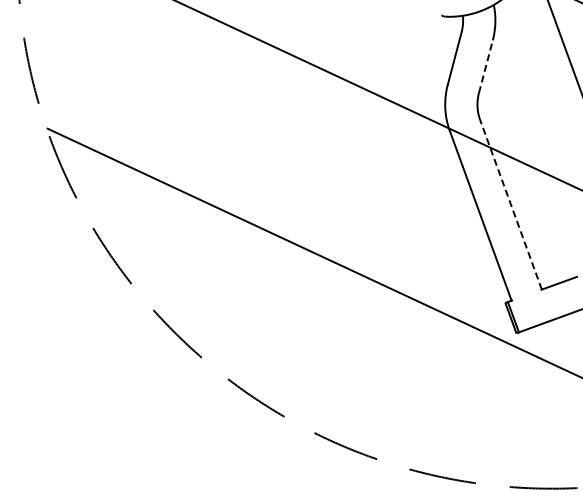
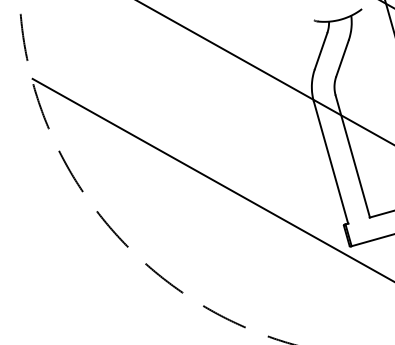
line: (486, 66) -> (342, 58), dashed -> solid
line: (510, 204) -> (352, 156), dashed -> solid

